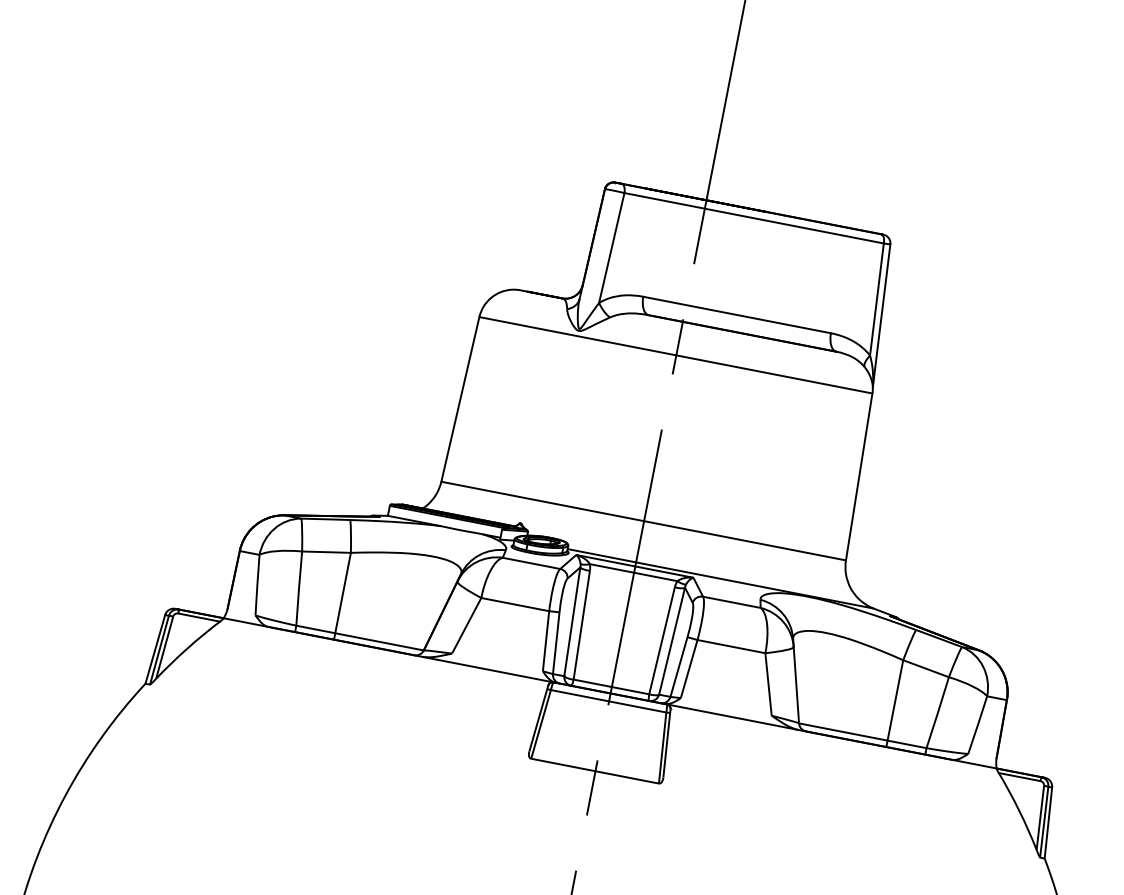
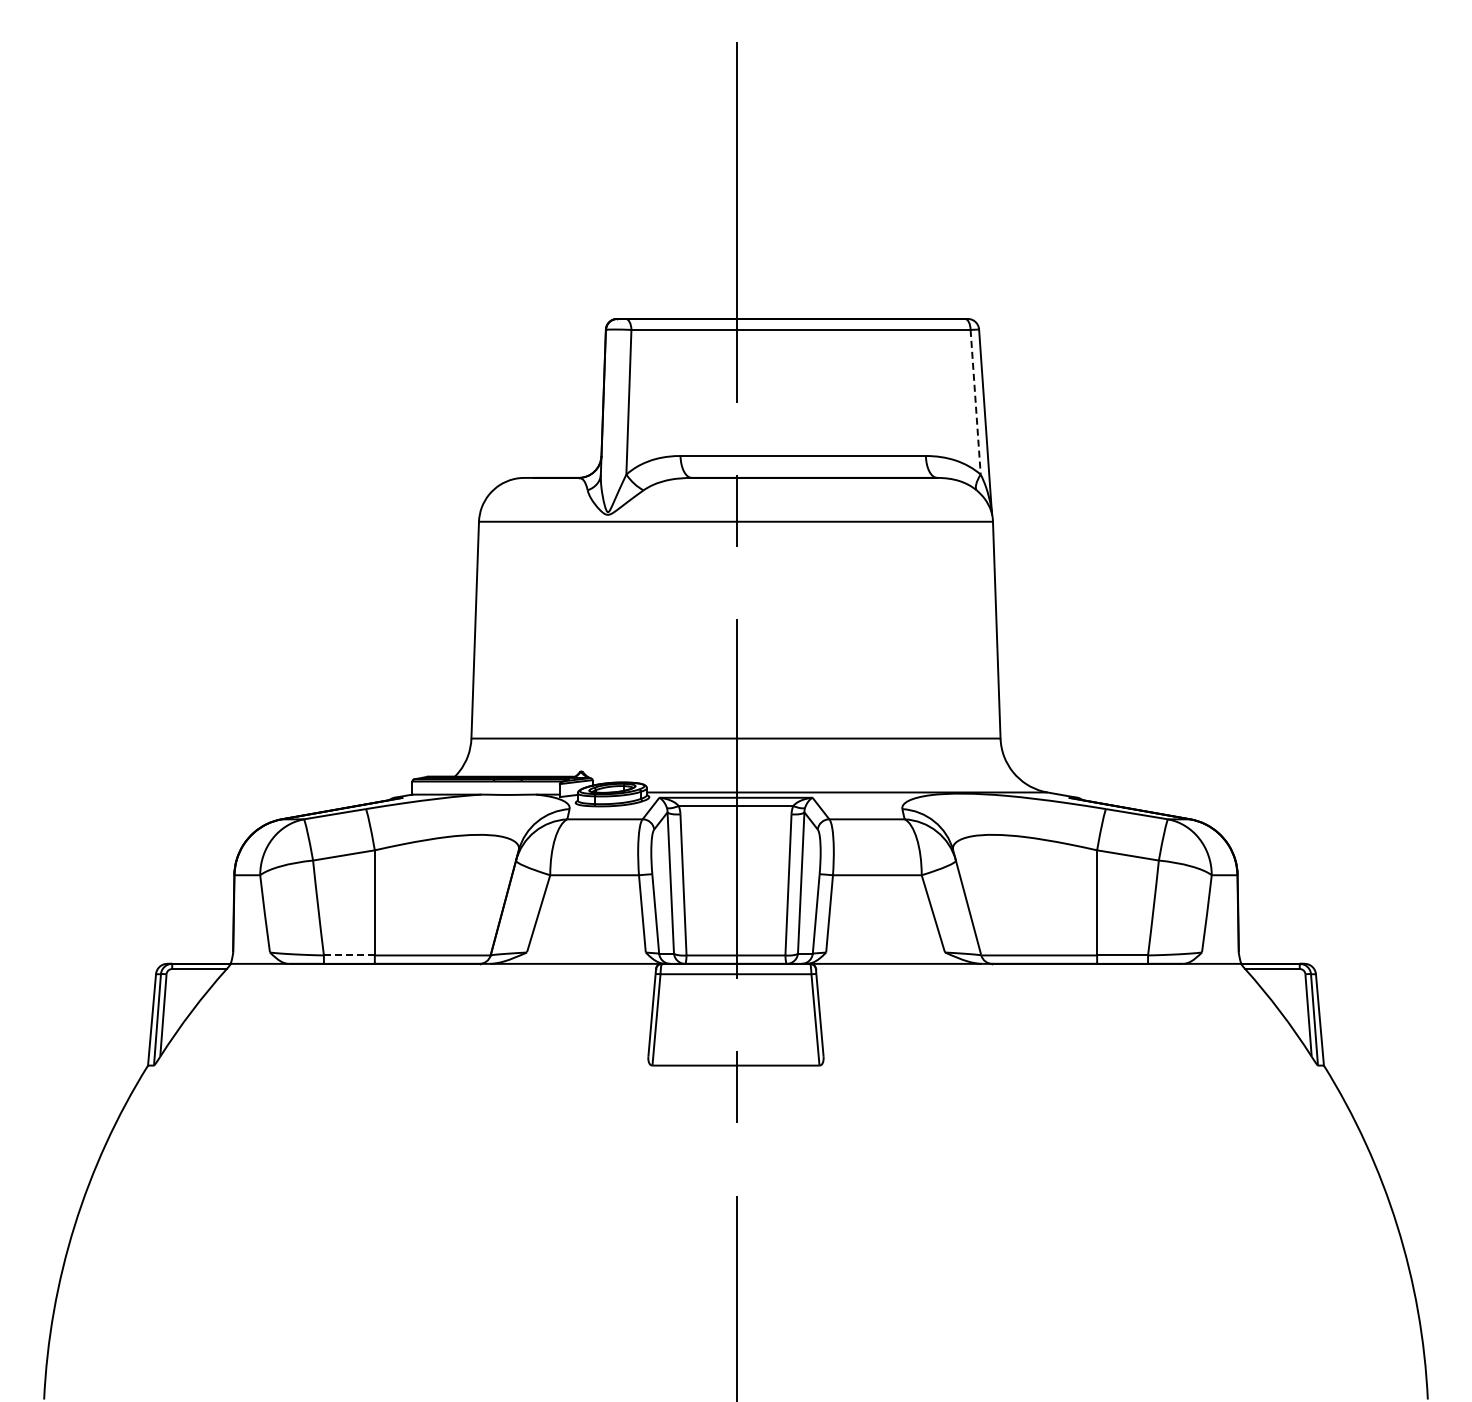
line: (876, 299) -> (975, 402), solid -> dashed
line: (315, 629) -> (348, 955), solid -> dashed

